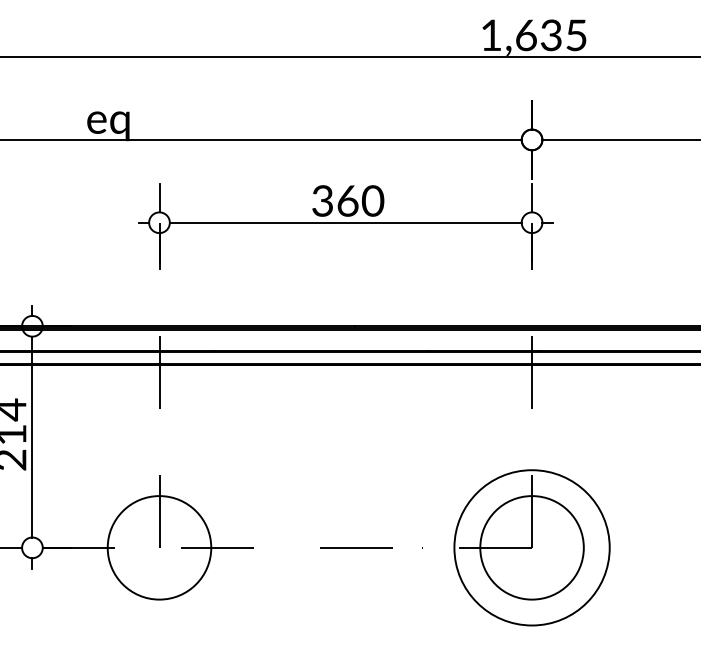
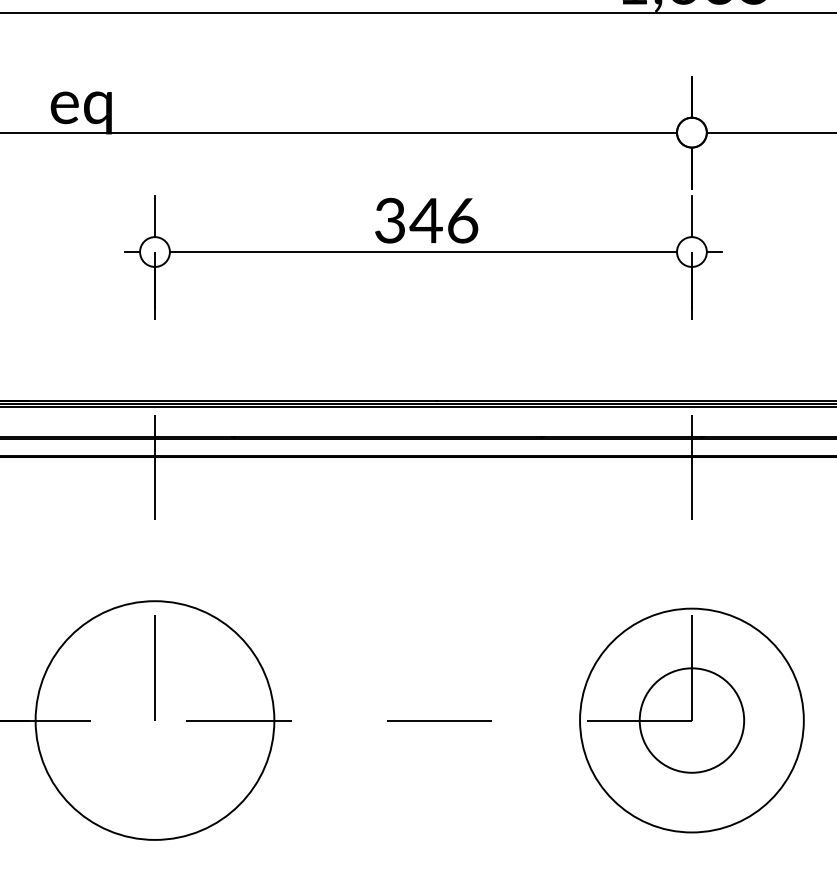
text: (360, 200) -> (444, 219), 360 -> 346
circle: (159, 547) -> (154, 720), size x1.6
circle: (531, 547) -> (691, 720), size x0.7

